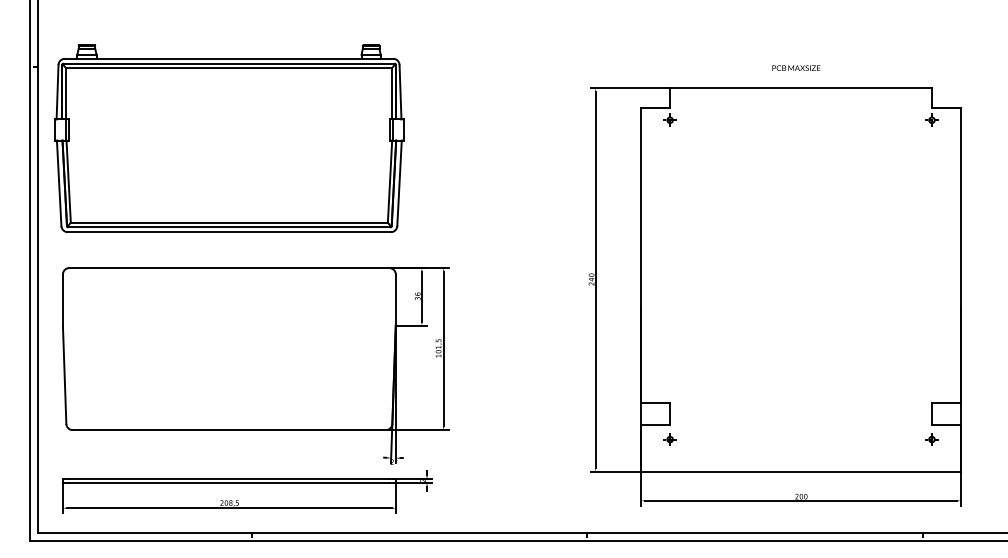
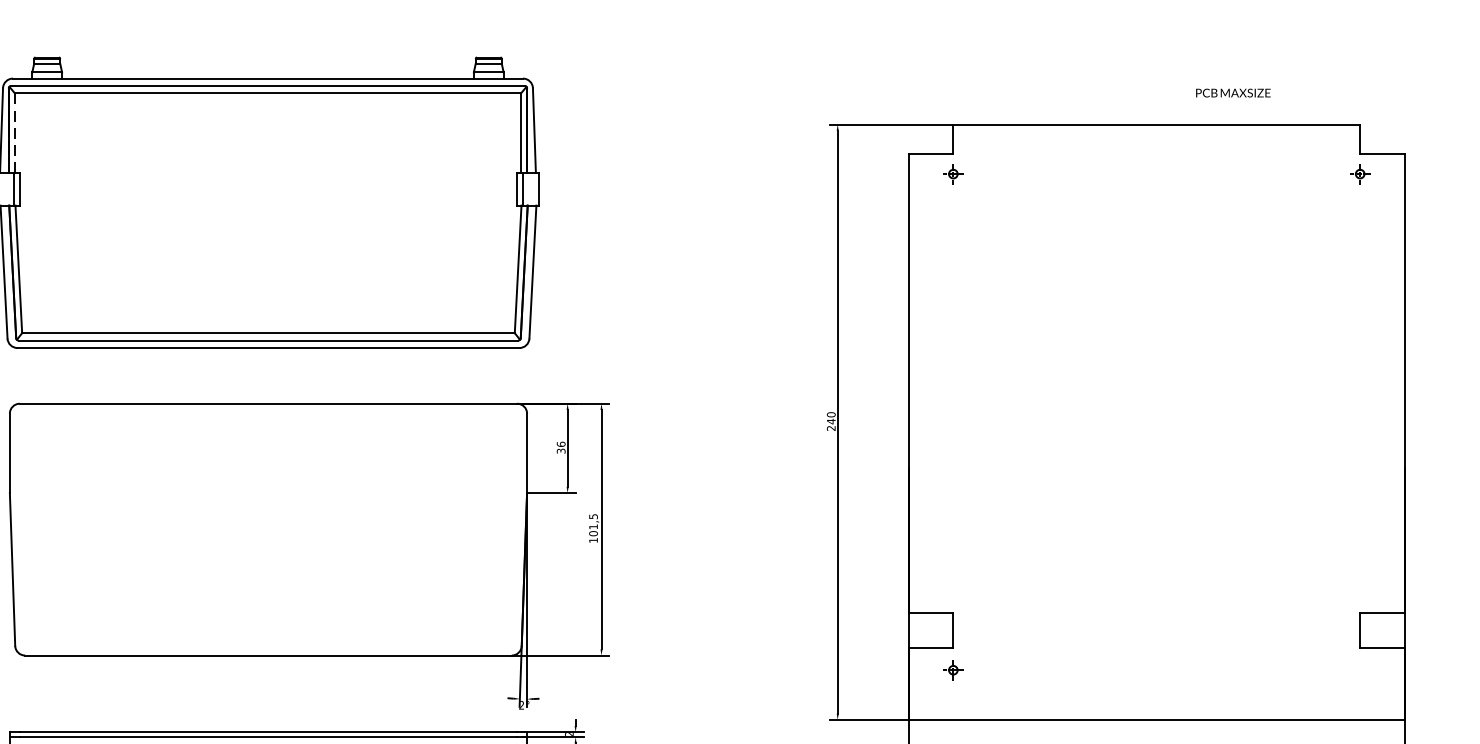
text: (796, 67) -> (1233, 92), moved
line: (66, 93) -> (15, 132), solid -> dashed
part: (931, 439) -> (1359, 670), removed

